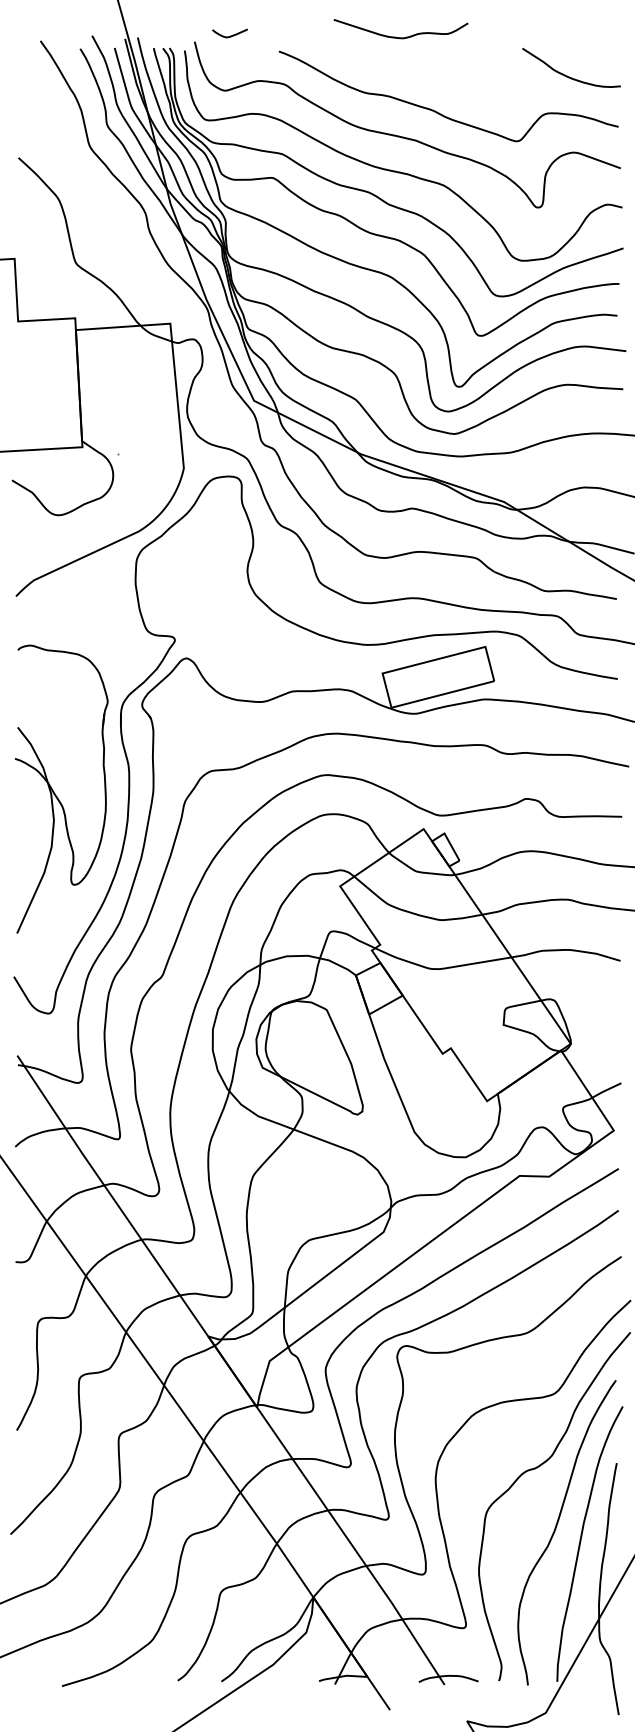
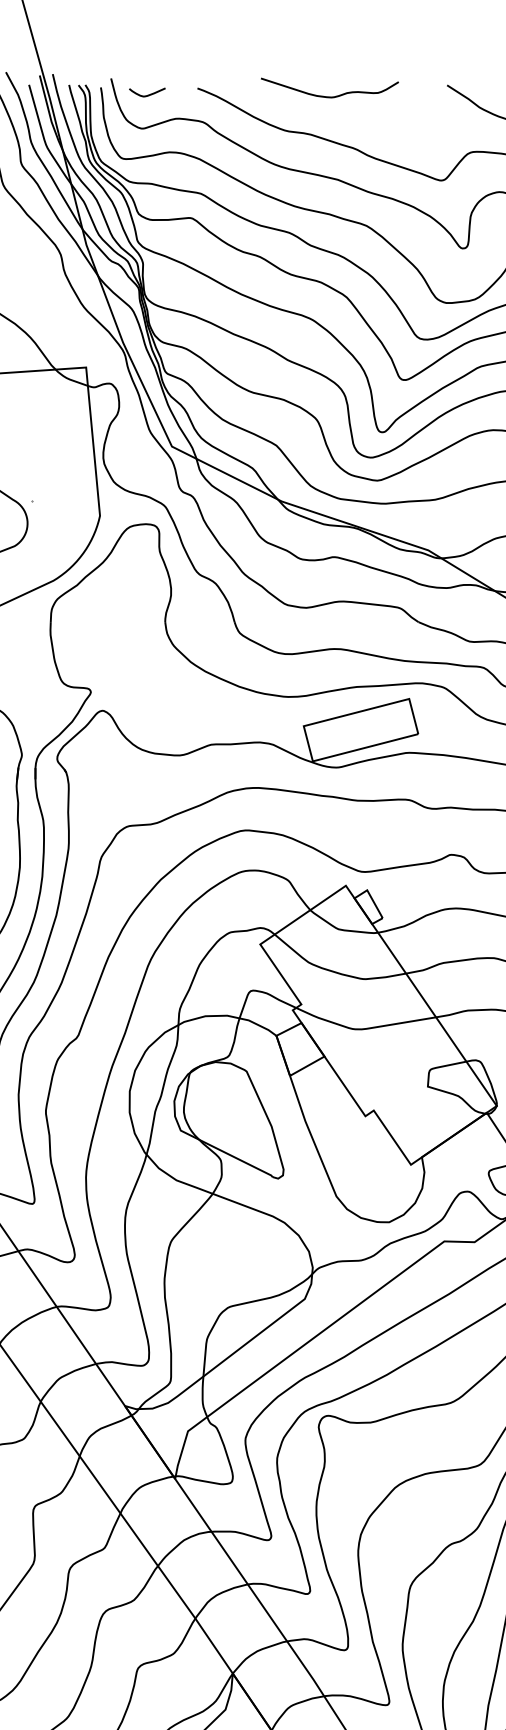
curve: (230, 35) -> (147, 94), moved
curve: (400, 37) -> (329, 96), moved

